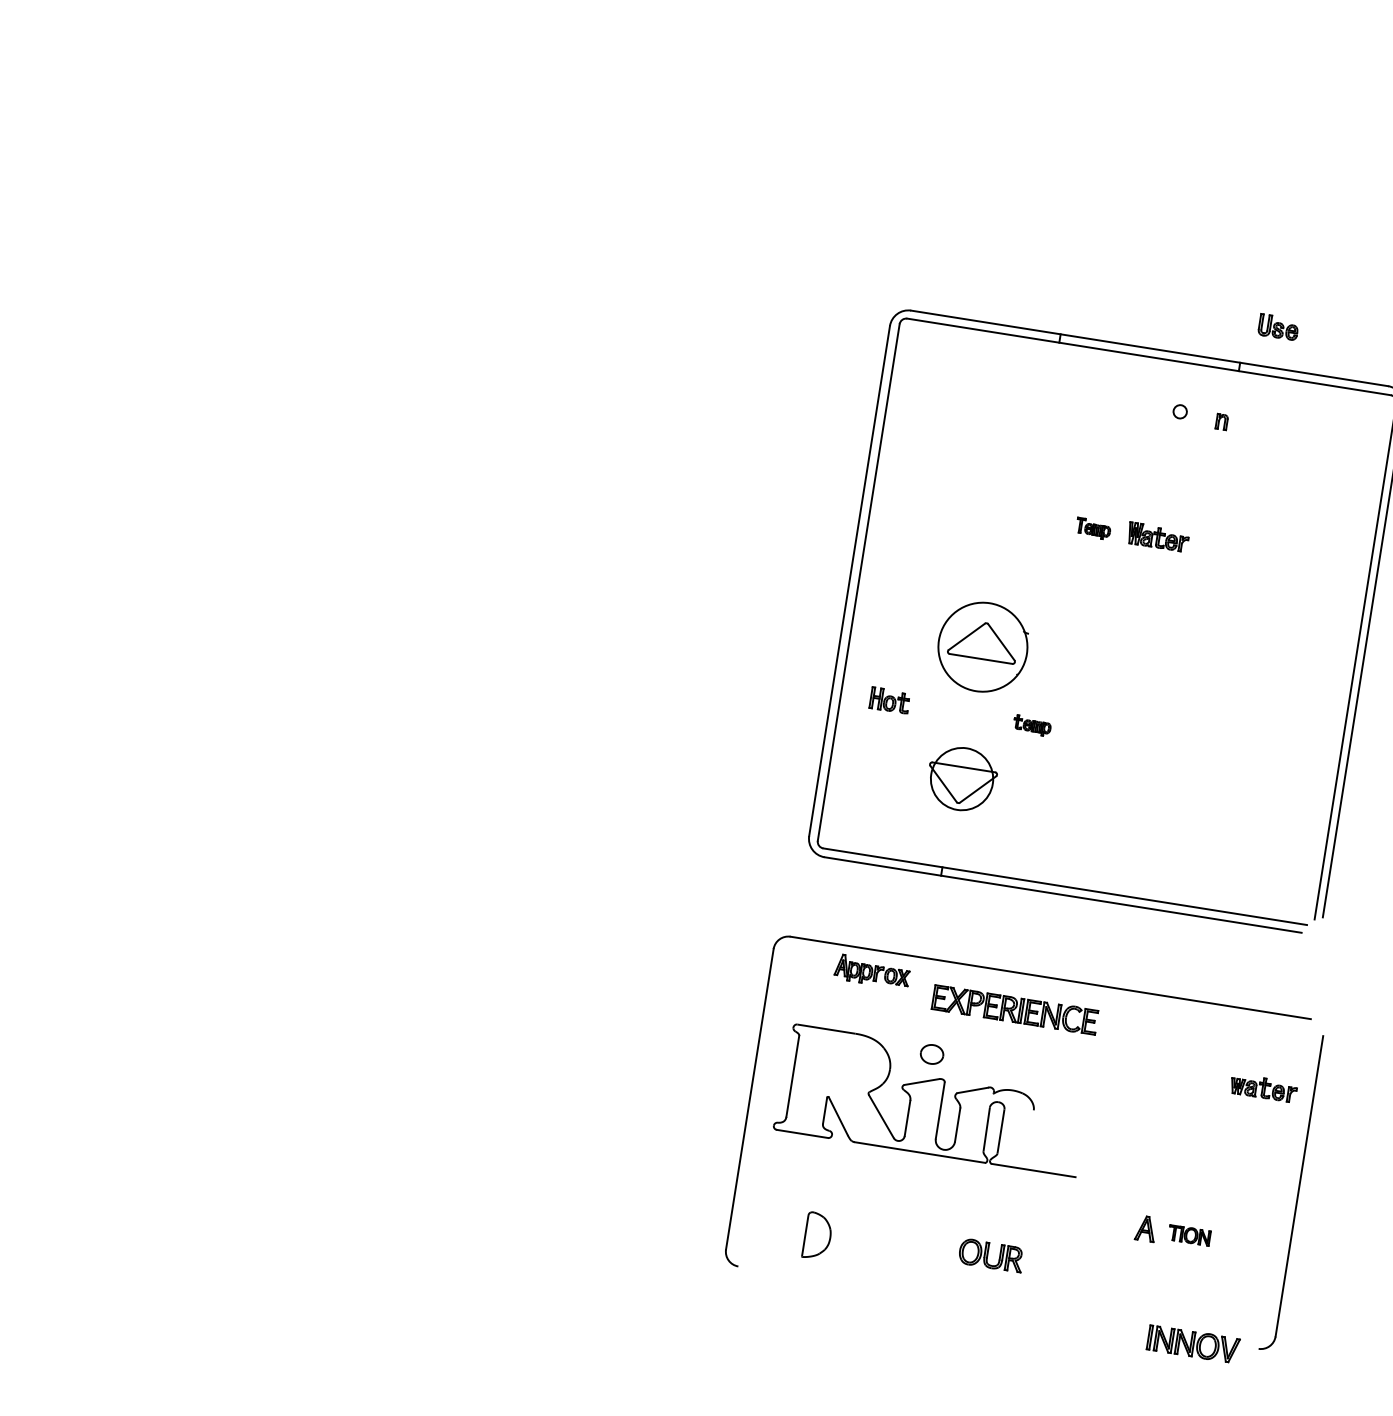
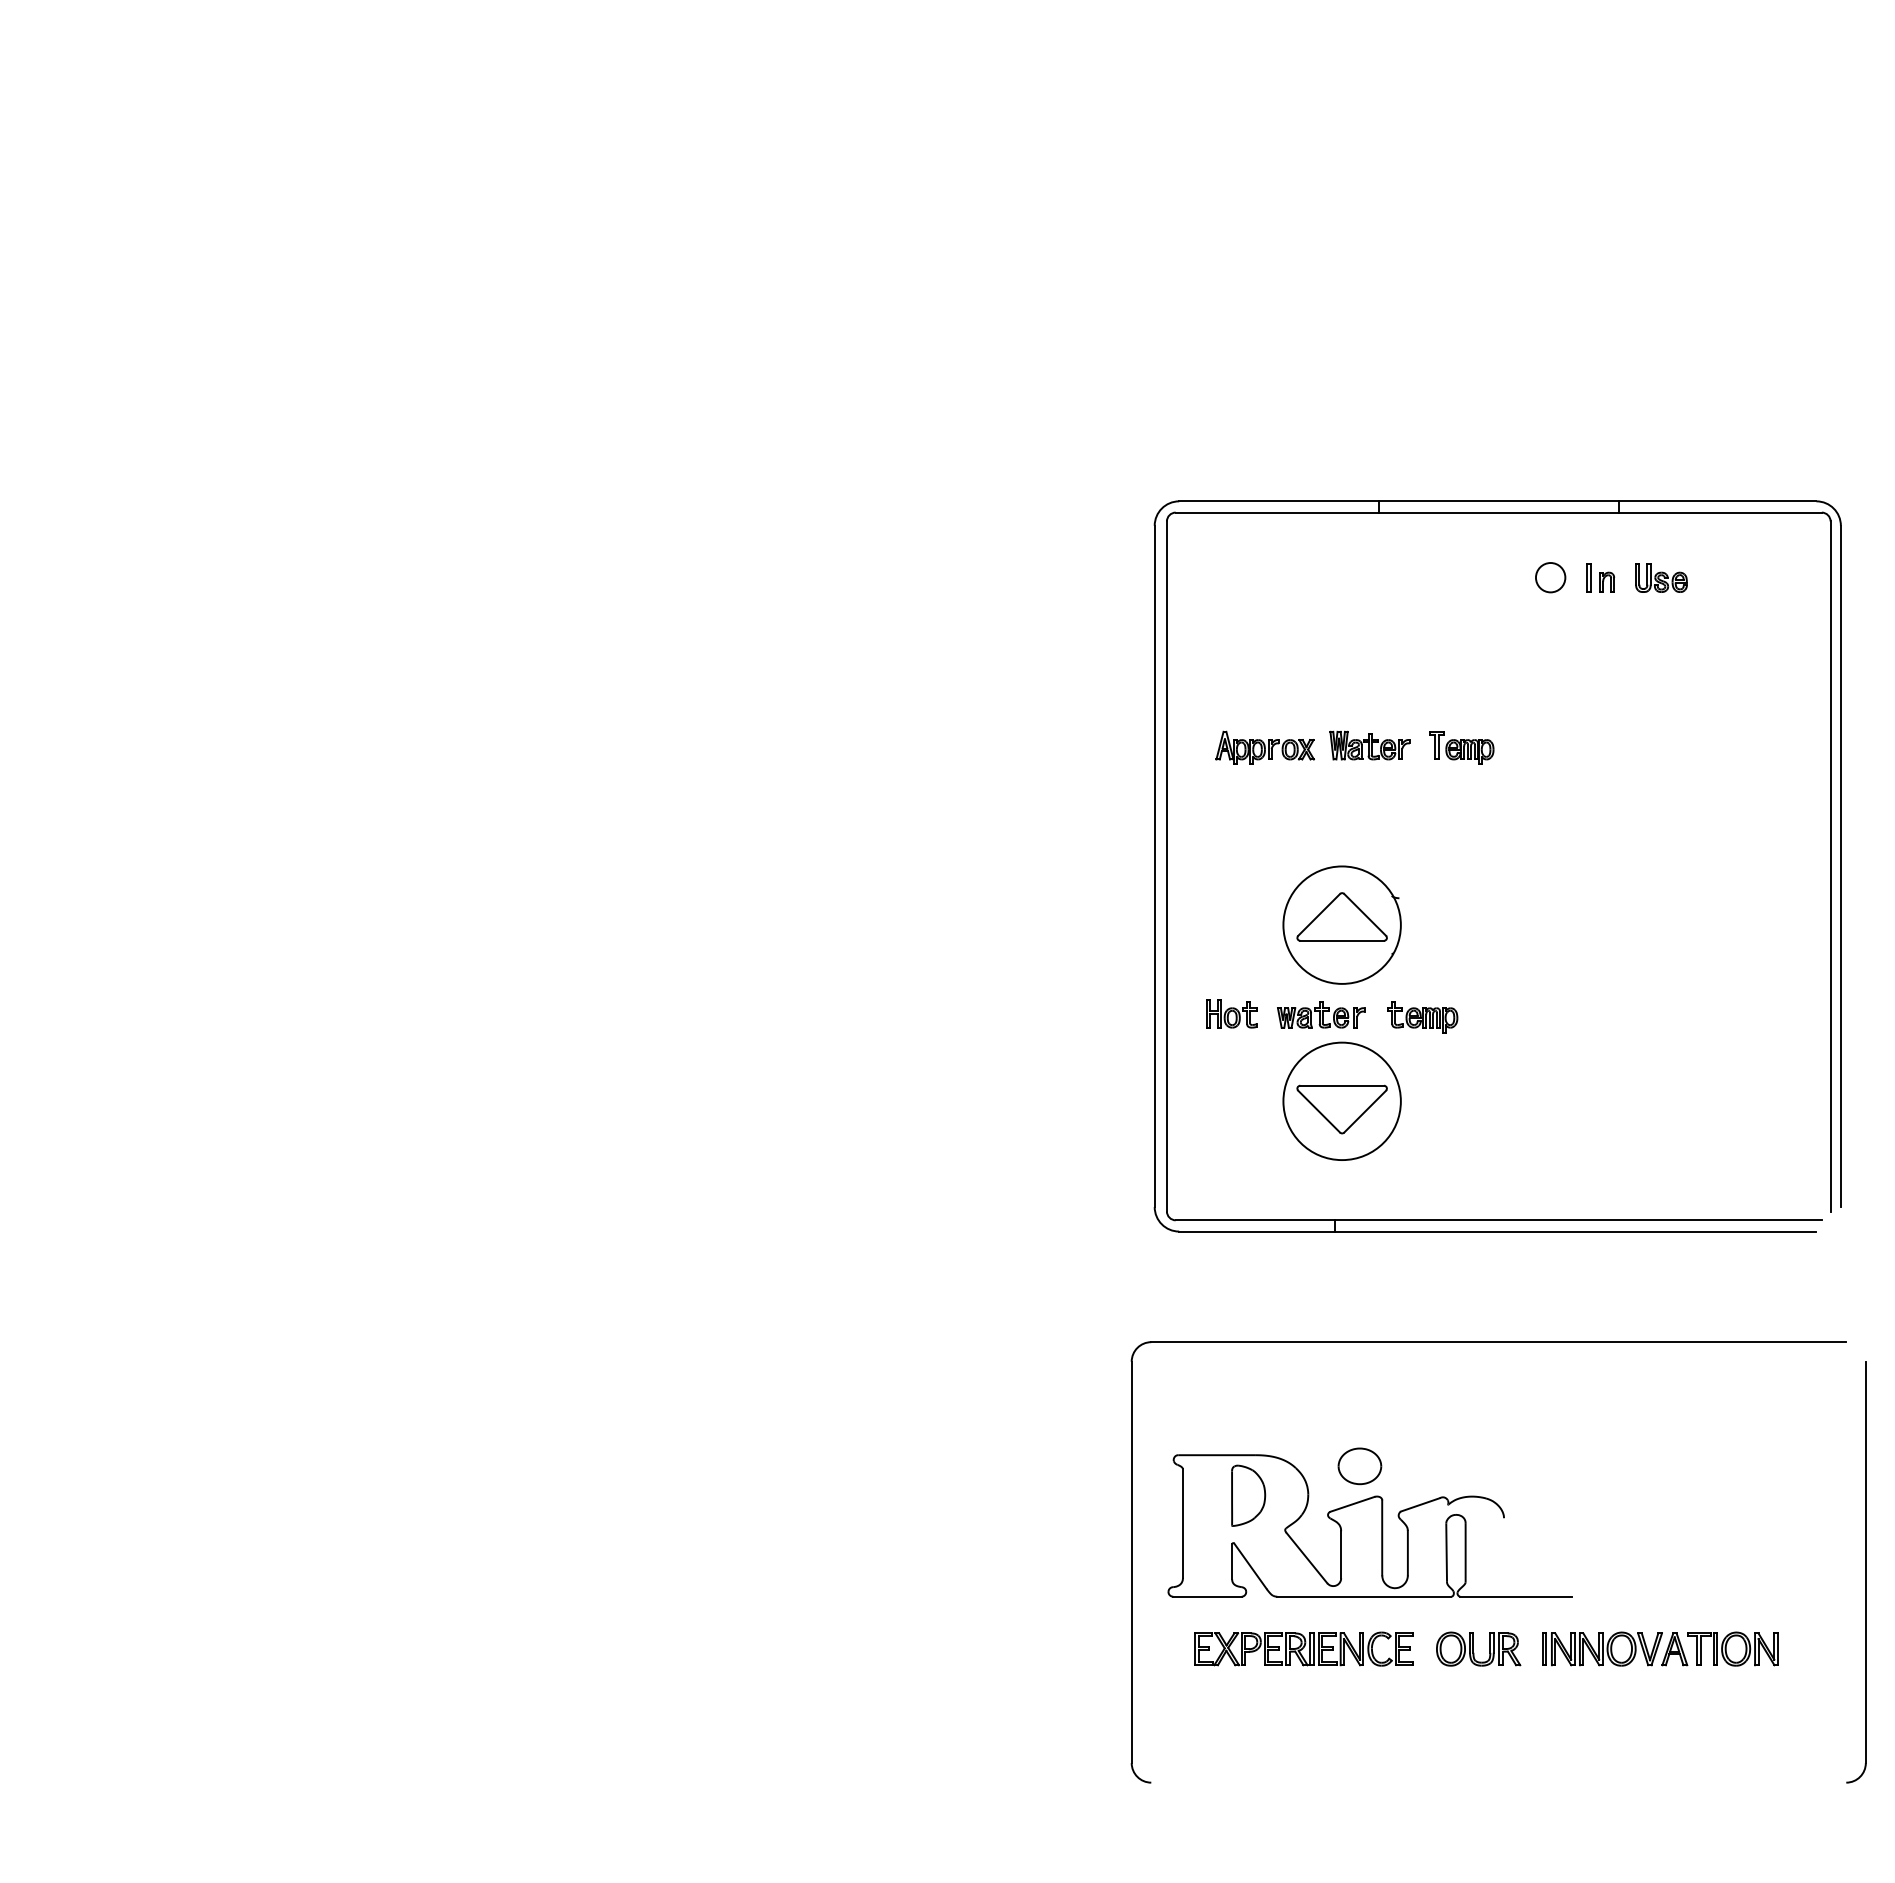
part: (1278, 326) -> (1661, 577), moved
circle: (1180, 411) -> (1550, 577), size x1.67
part: (1208, 416) -> (1588, 577), added
part: (1093, 528) -> (1461, 747), size x1.43
part: (1157, 537) -> (1369, 745), moved
part: (1032, 725) -> (1422, 1017), size x1.43
circle: (961, 779) -> (1341, 1101), size x1.43
part: (872, 971) -> (1264, 747), moved
part: (1014, 1009) -> (1303, 1648), moved
part: (931, 1054) -> (1359, 1466), size x1.43
part: (1264, 1087) -> (1321, 1014), moved
part: (1189, 1234) -> (1732, 1648), size x1.67
part: (817, 1235) -> (1248, 1495), moved
part: (991, 1254) -> (1478, 1648), moved
part: (1193, 1343) -> (1602, 1648), moved

